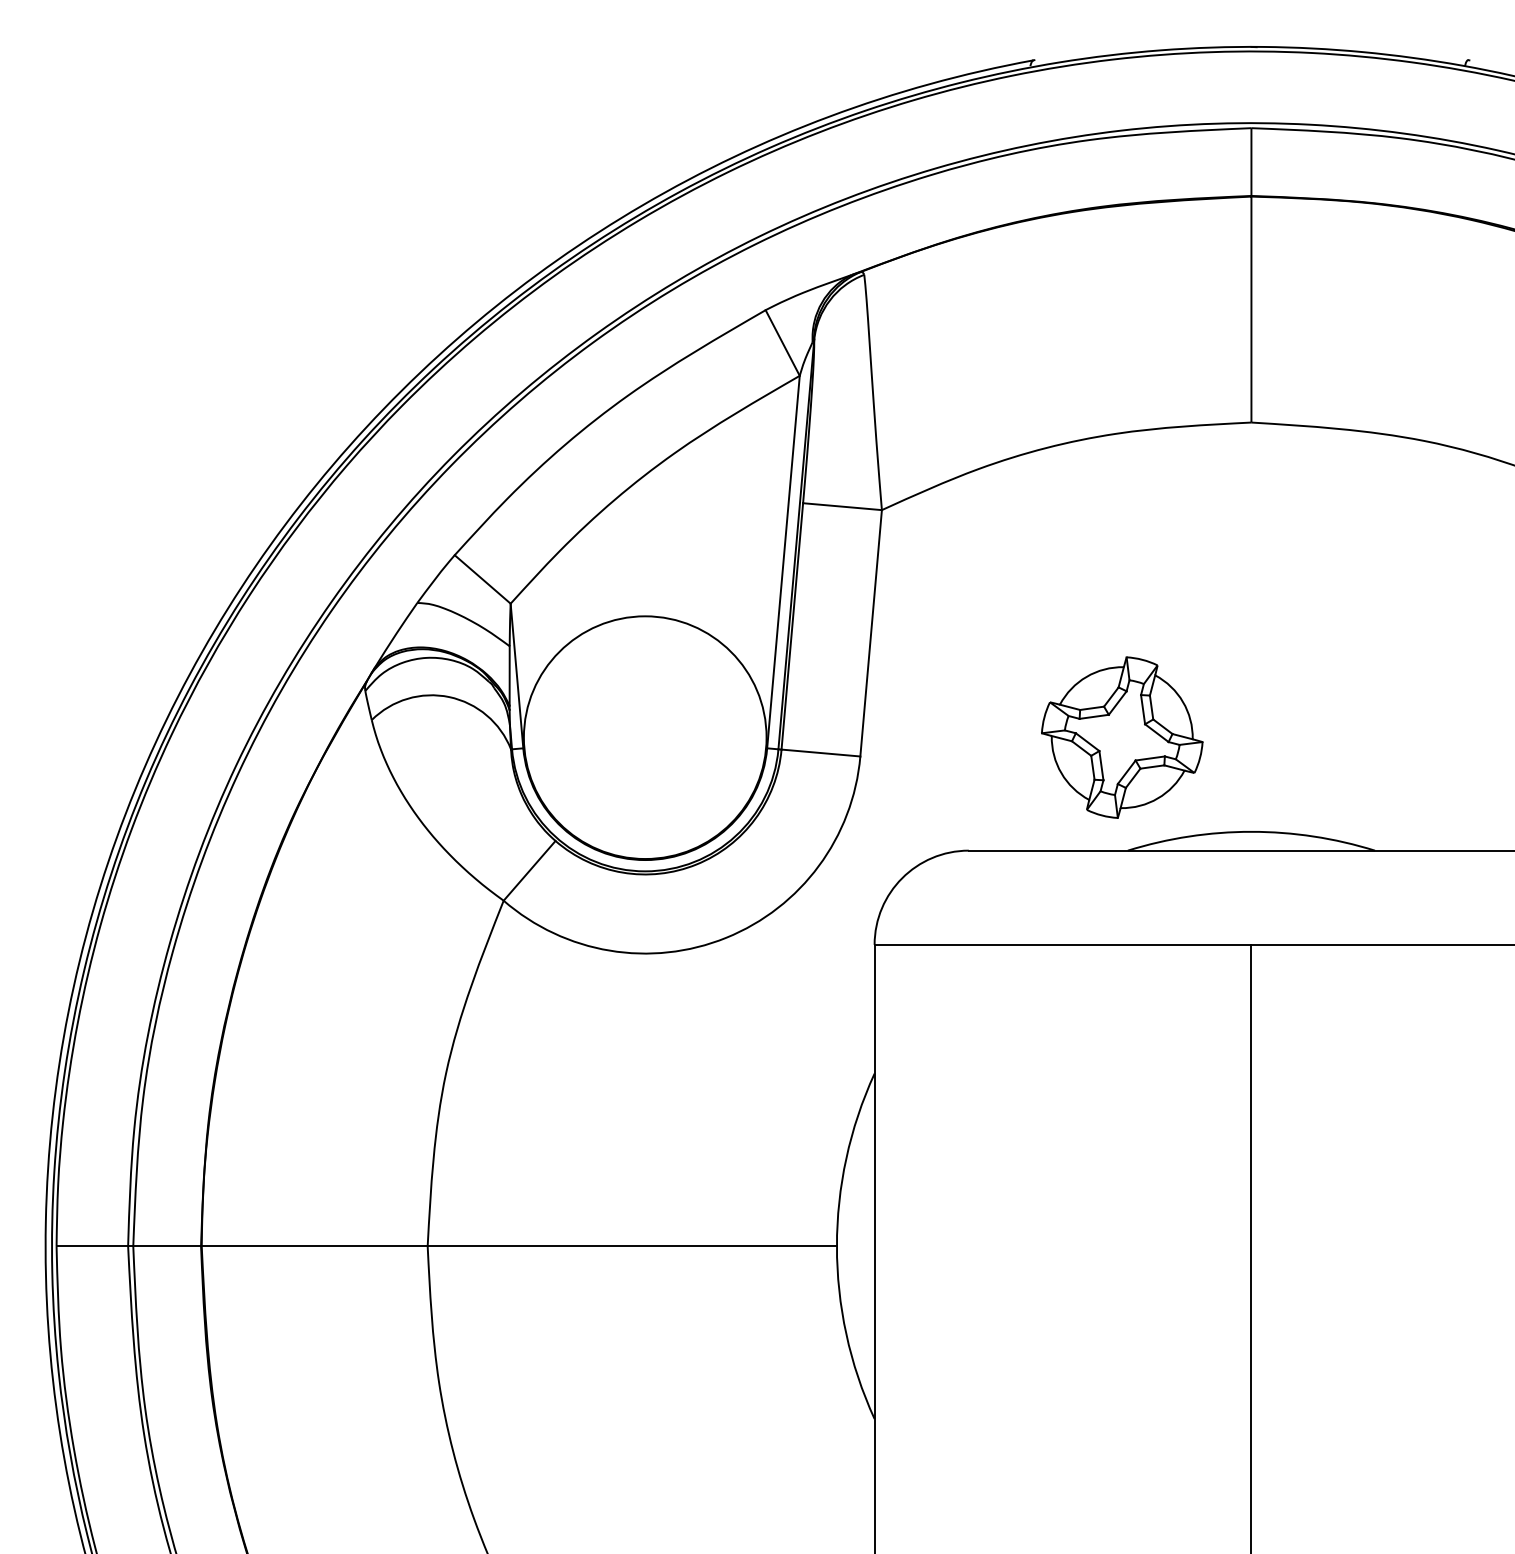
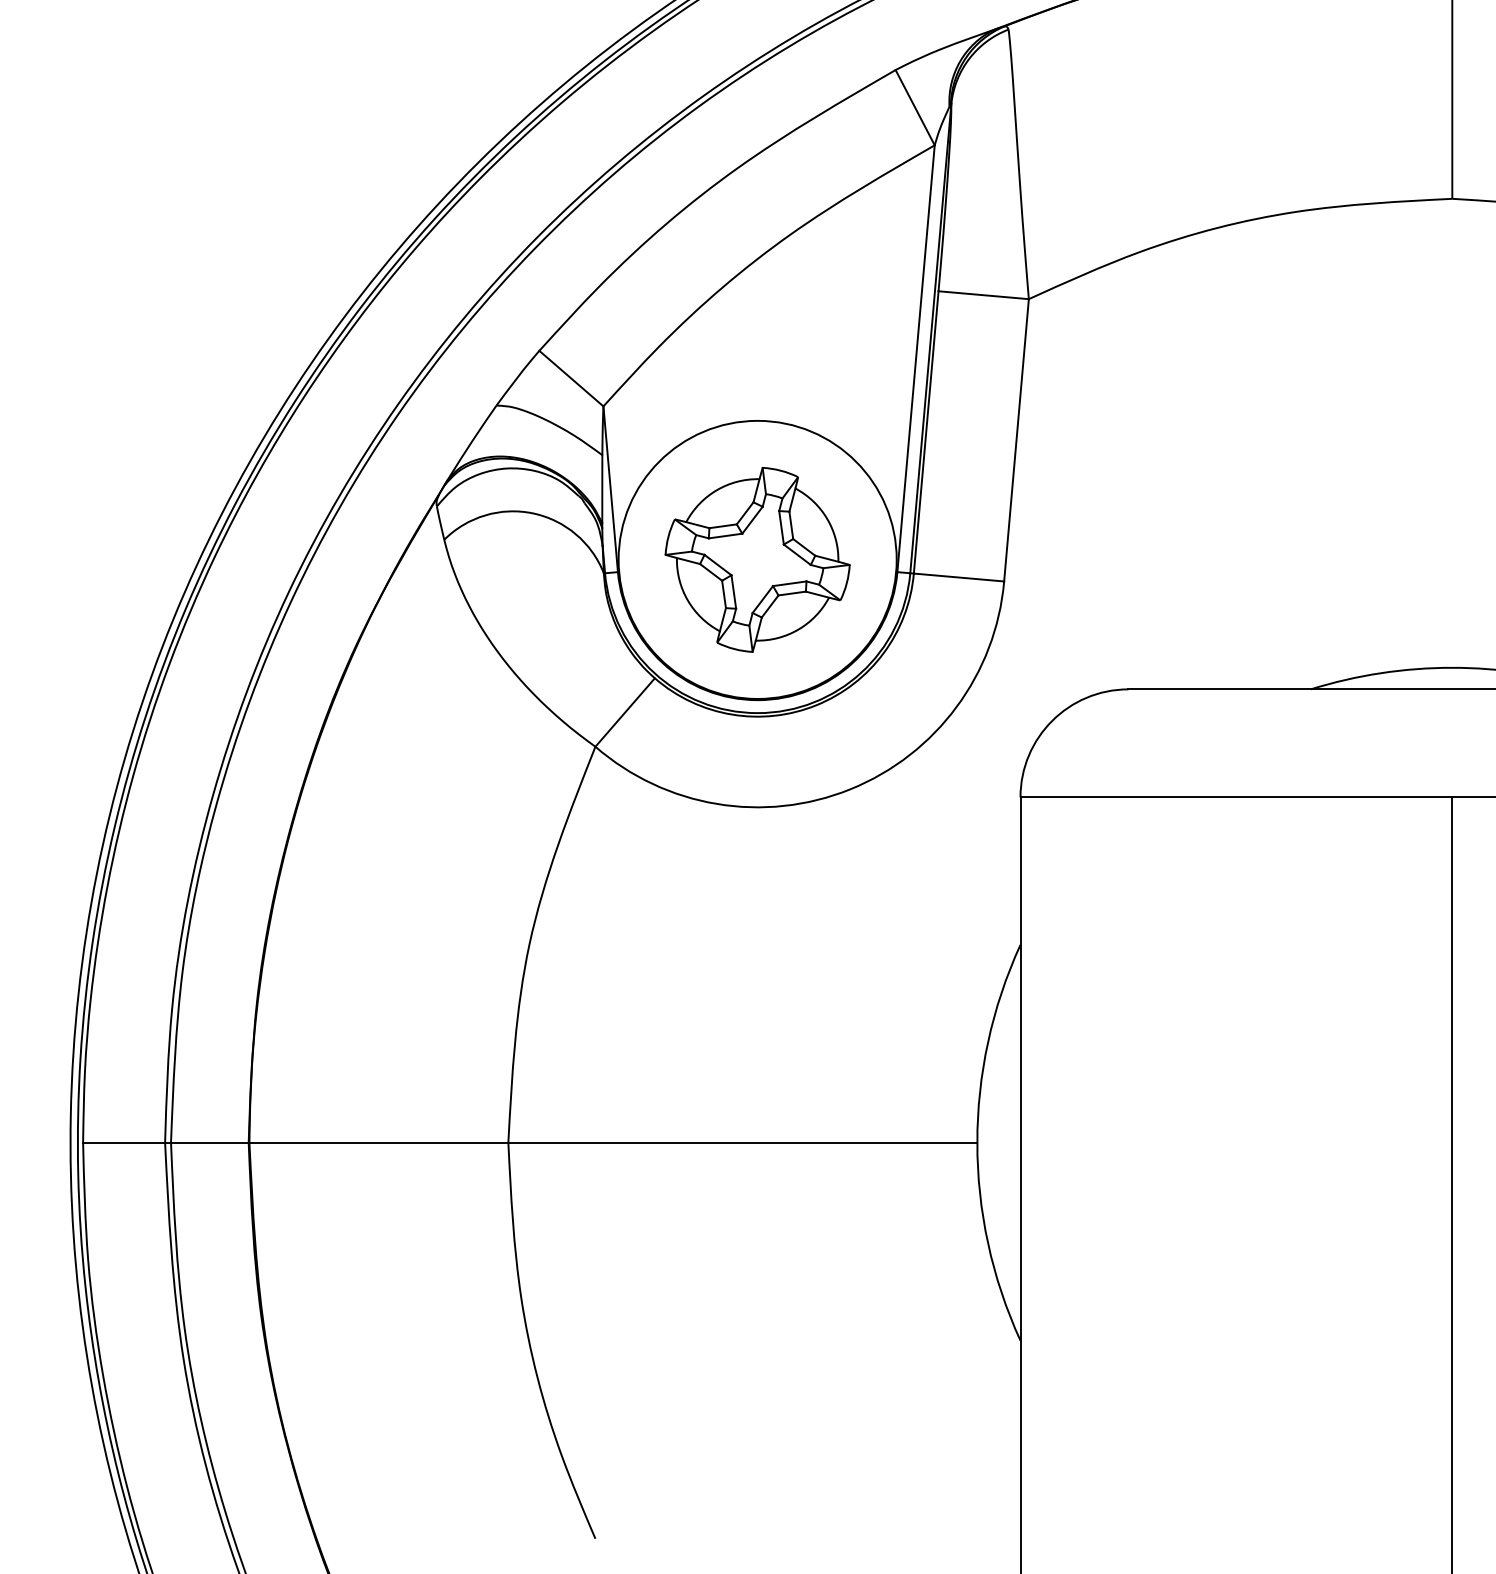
part: (1122, 737) -> (757, 559), moved

